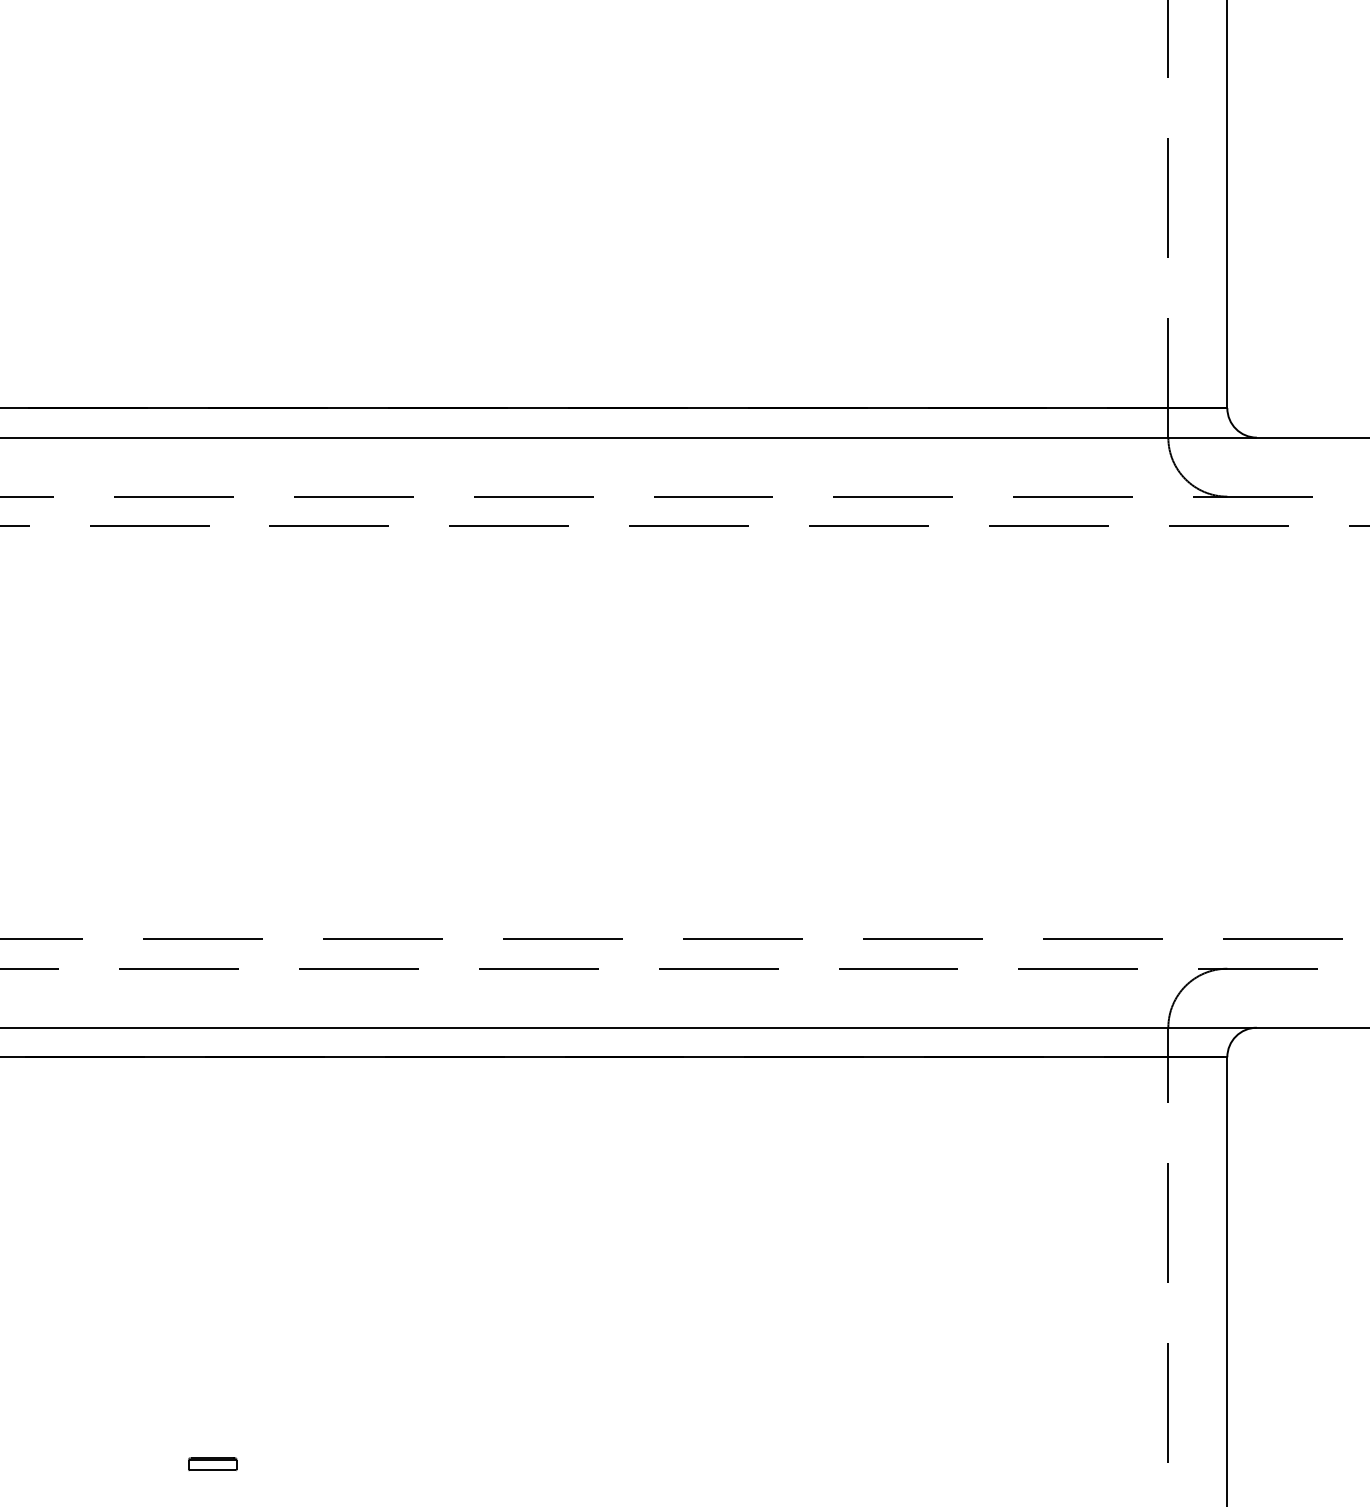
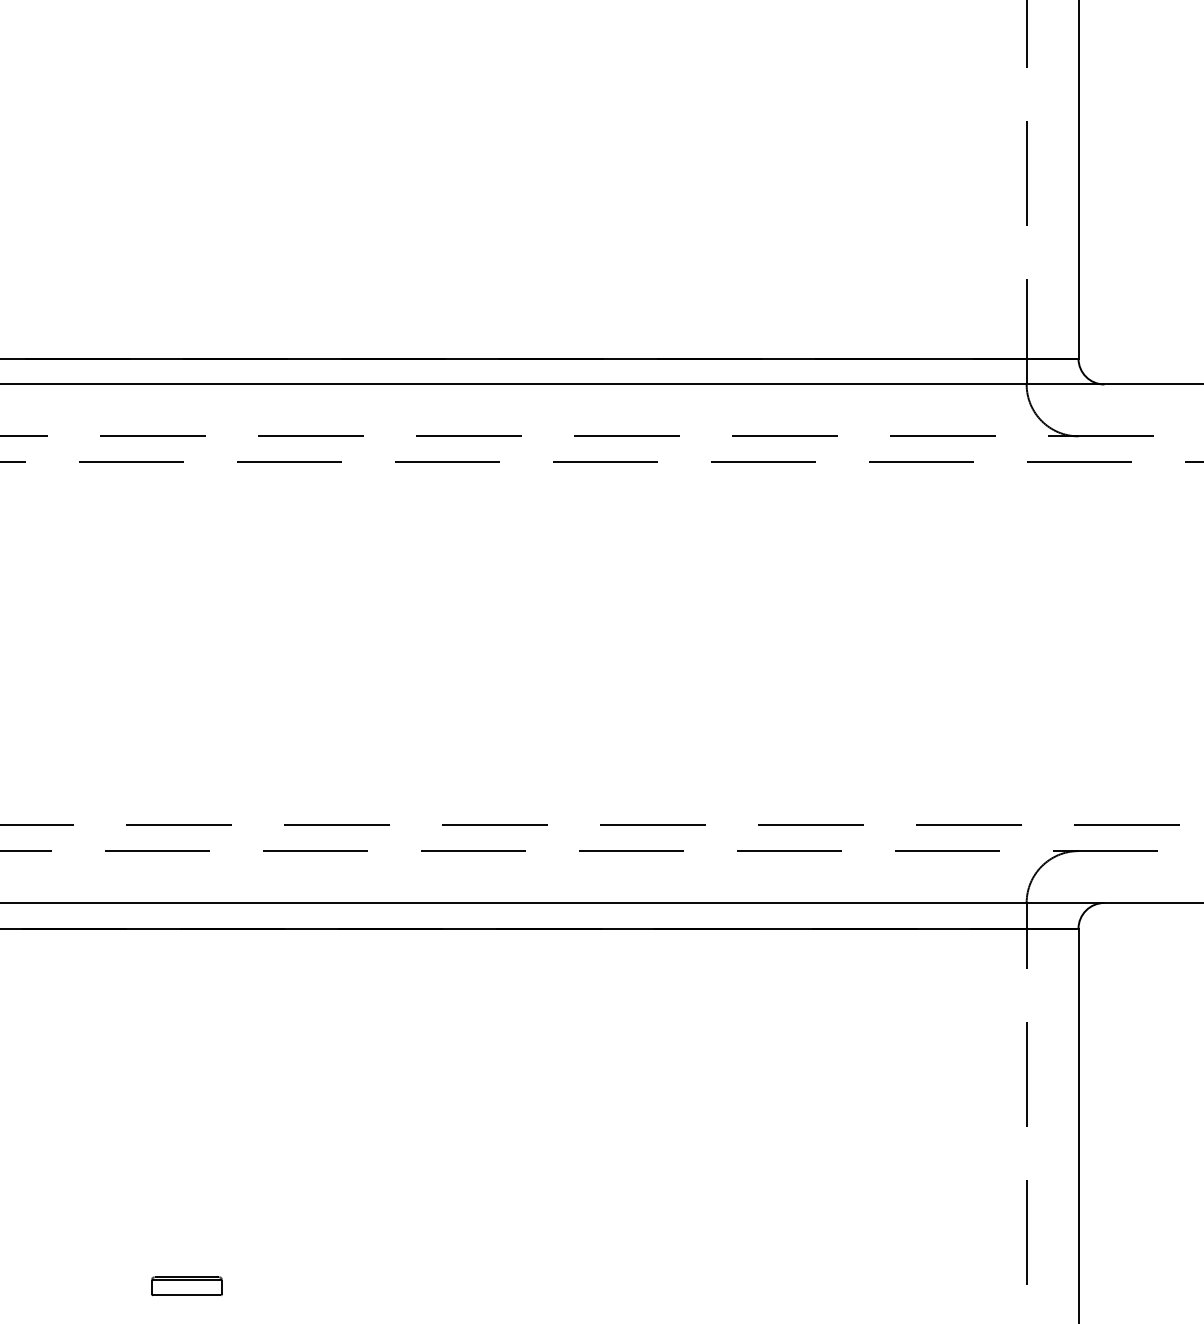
part: (212, 1464) -> (186, 1286), size x1.67

